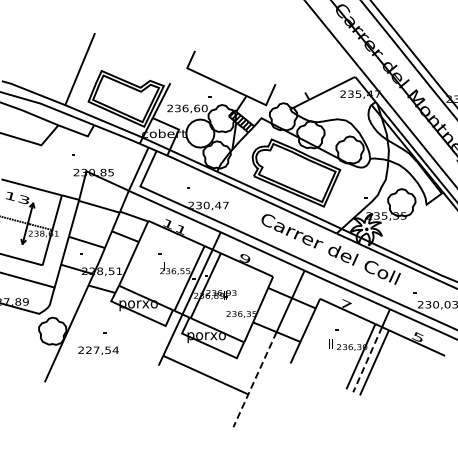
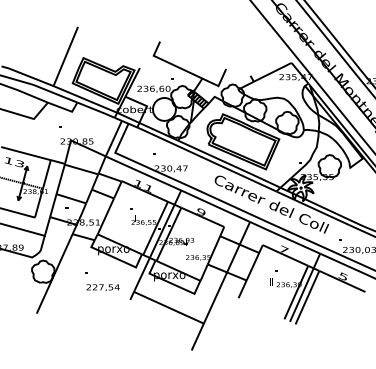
text: (98, 350) -> (103, 287), moved
line: (367, 359) -> (301, 294), dashed -> solid
line: (254, 380) -> (208, 312), dashed -> solid

